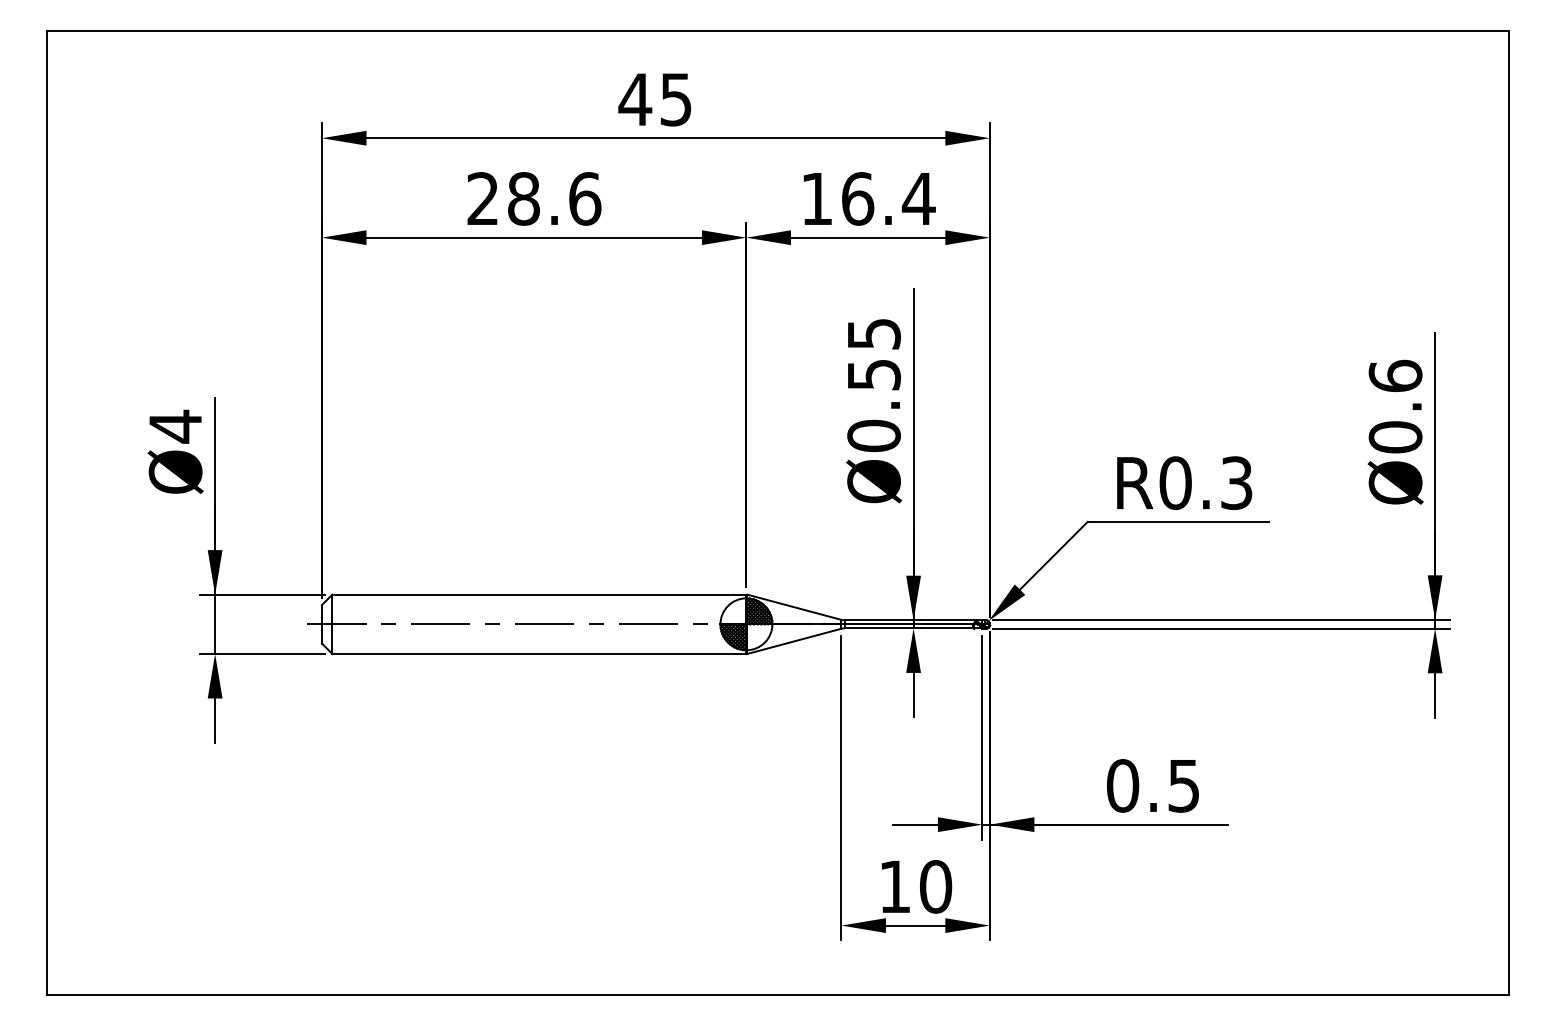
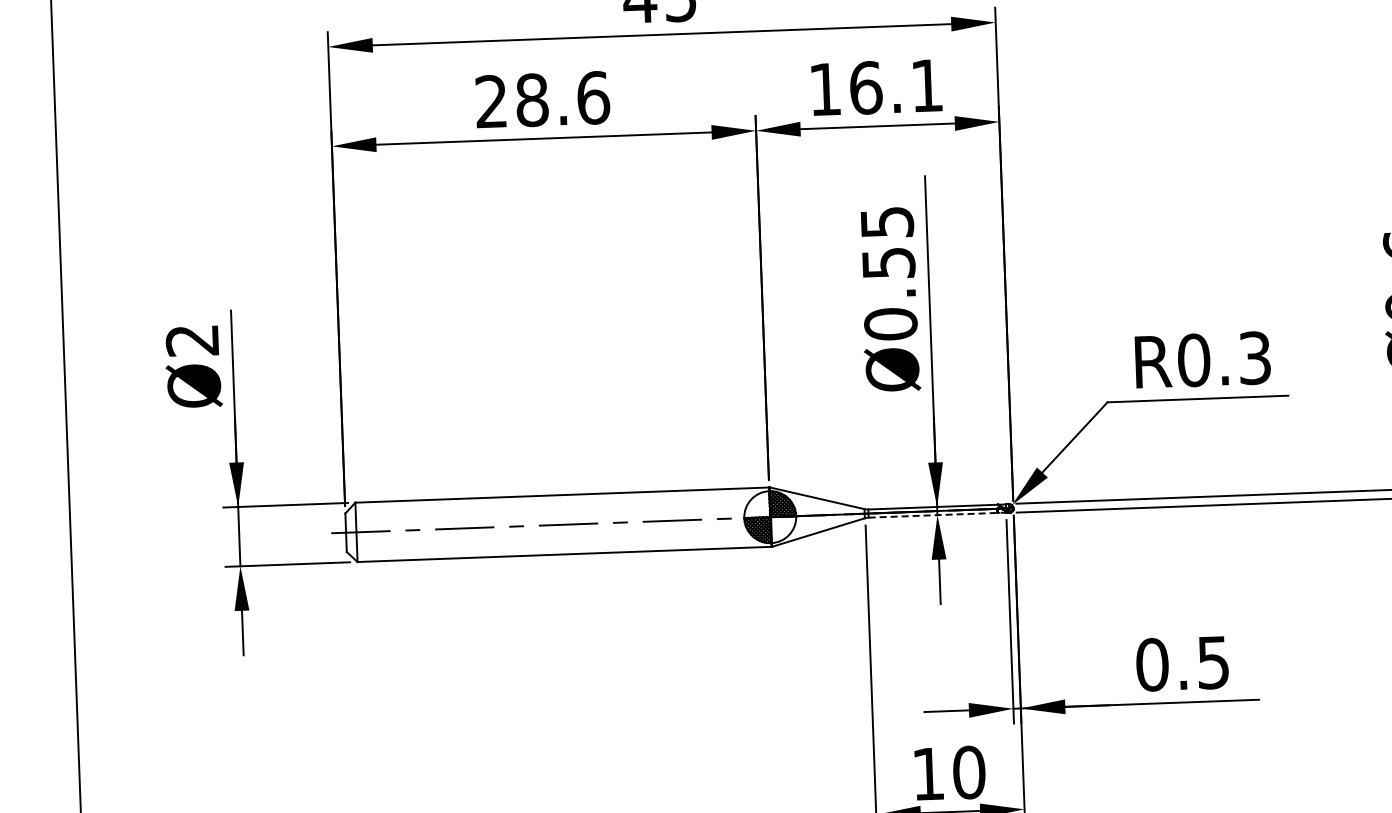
text: (918, 198) -> (926, 85), 16.4 -> 16.1
text: (174, 426) -> (191, 340), Ø4 -> Ø2
line: (913, 628) -> (937, 515), solid -> dashed

